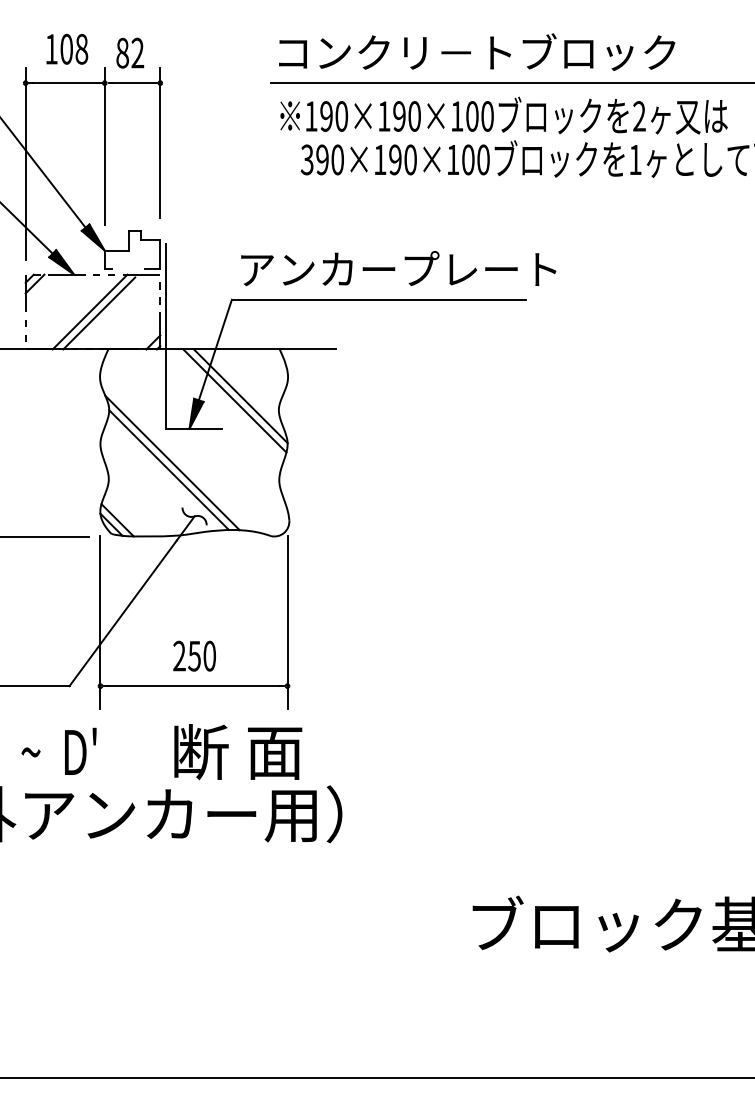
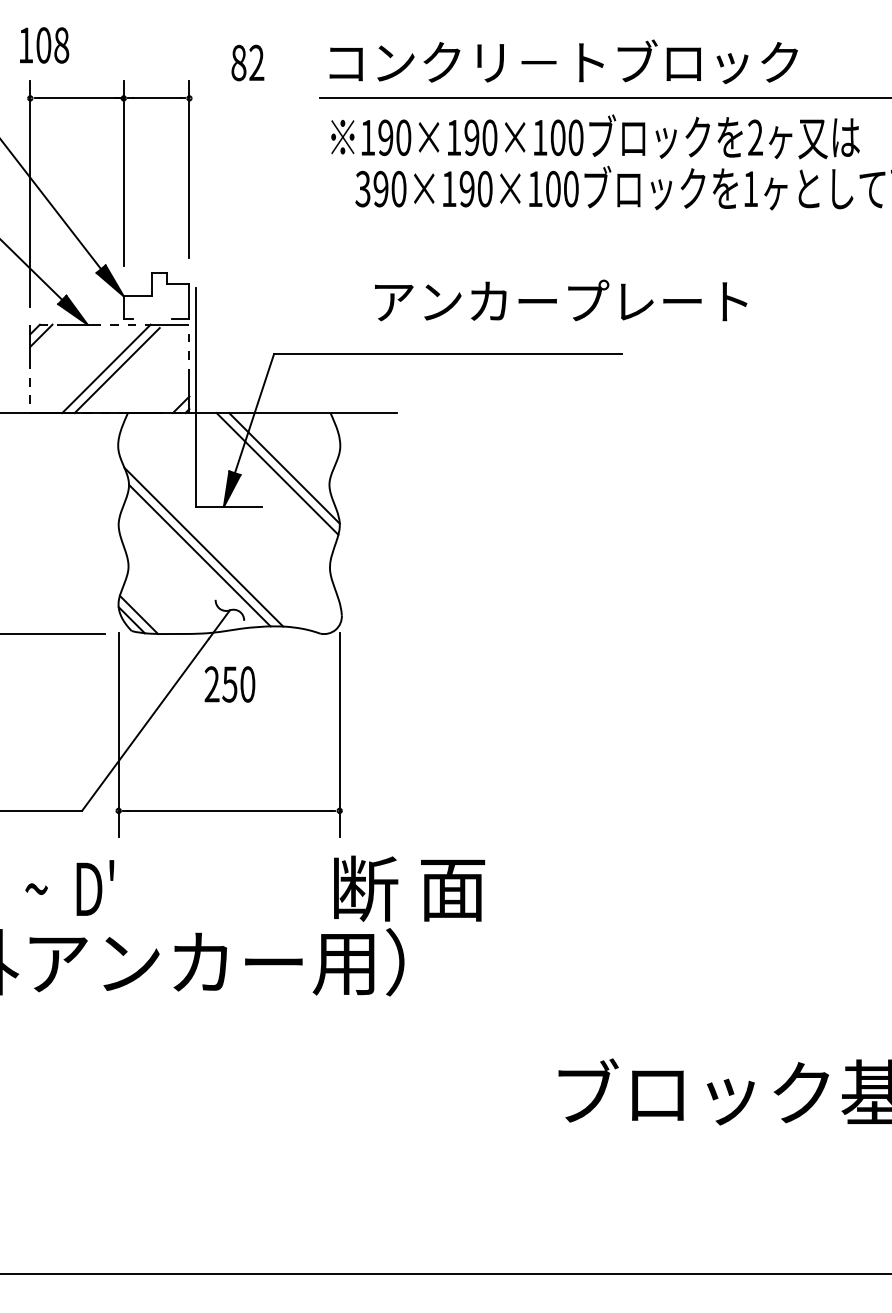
text: (67, 49) -> (44, 45), moved
text: (129, 52) -> (247, 62), moved
text: (399, 268) -> (561, 300), moved
text: (194, 656) -> (229, 684), moved
text: (238, 751) -> (409, 888), moved

